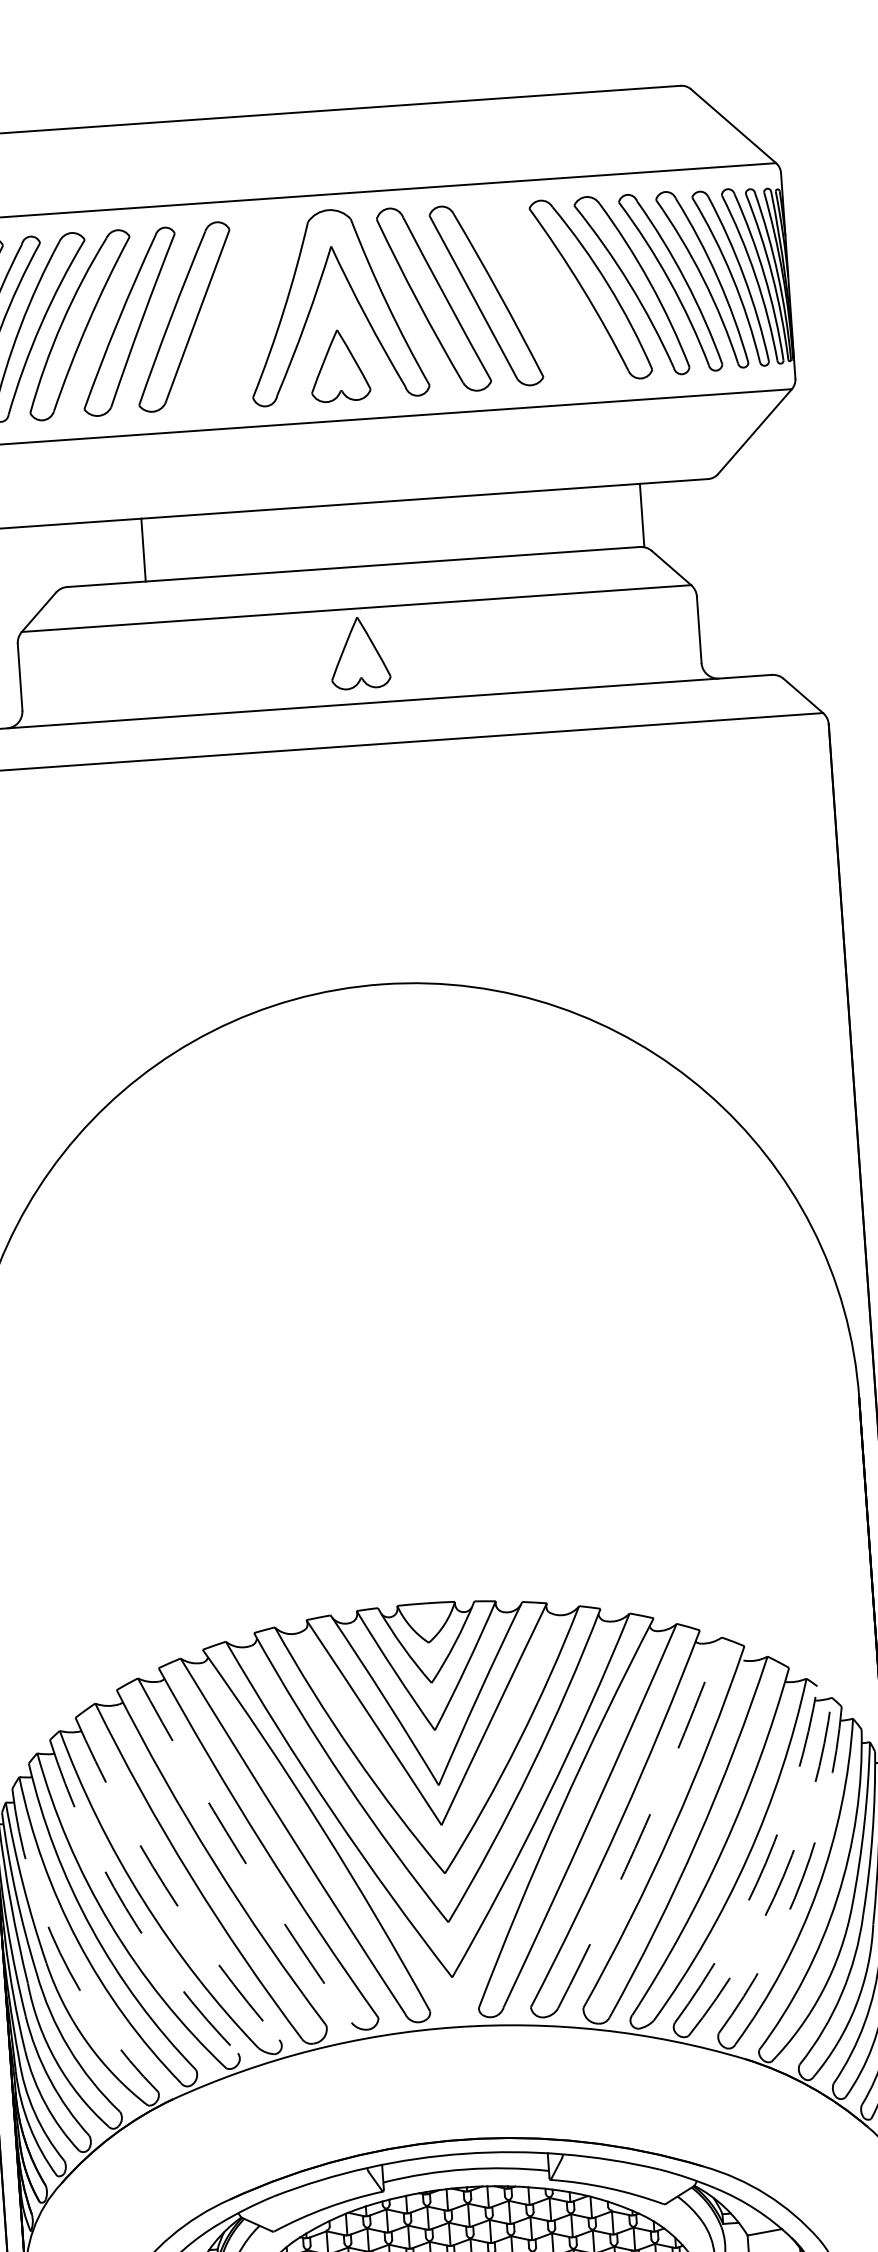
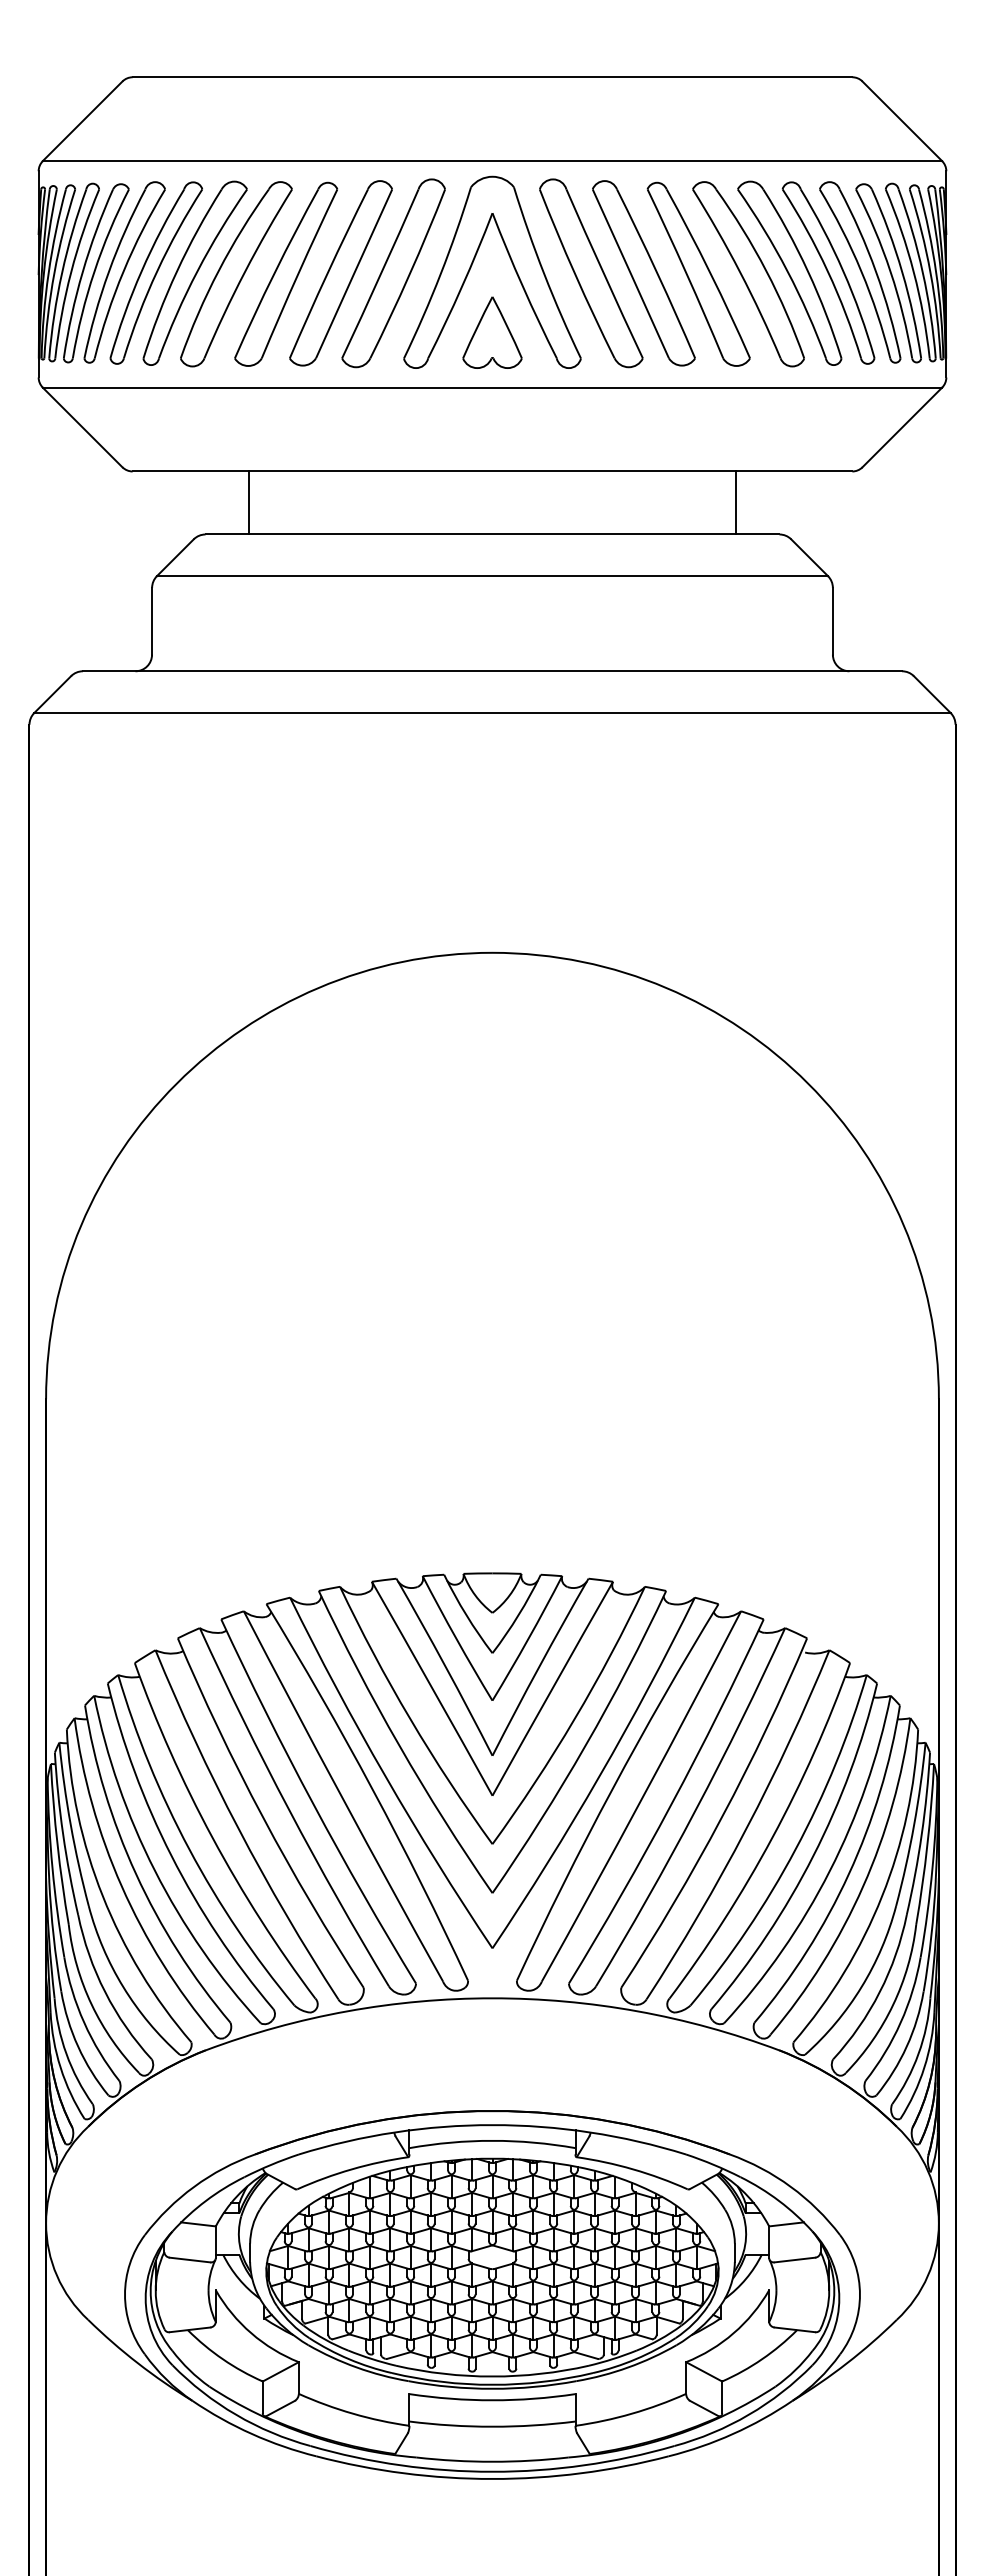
part: (540, 292) -> (698, 273), added
part: (236, 313) -> (393, 273), added
line: (641, 514) -> (735, 502), moved
line: (143, 549) -> (249, 502), moved
part: (359, 652) -> (492, 620), removed
arc: (645, 1825) -> (695, 1810), dashed -> solid
arc: (240, 1854) -> (289, 1810), dashed -> solid
arc: (765, 1862) -> (813, 1855), dashed -> solid
arc: (783, 1877) -> (829, 1871), dashed -> solid
arc: (802, 1878) -> (848, 1874), dashed -> solid
arc: (165, 1886) -> (212, 1837), dashed -> solid
arc: (125, 1907) -> (171, 1855), dashed -> solid
arc: (59, 1952) -> (102, 1896), dashed -> solid

